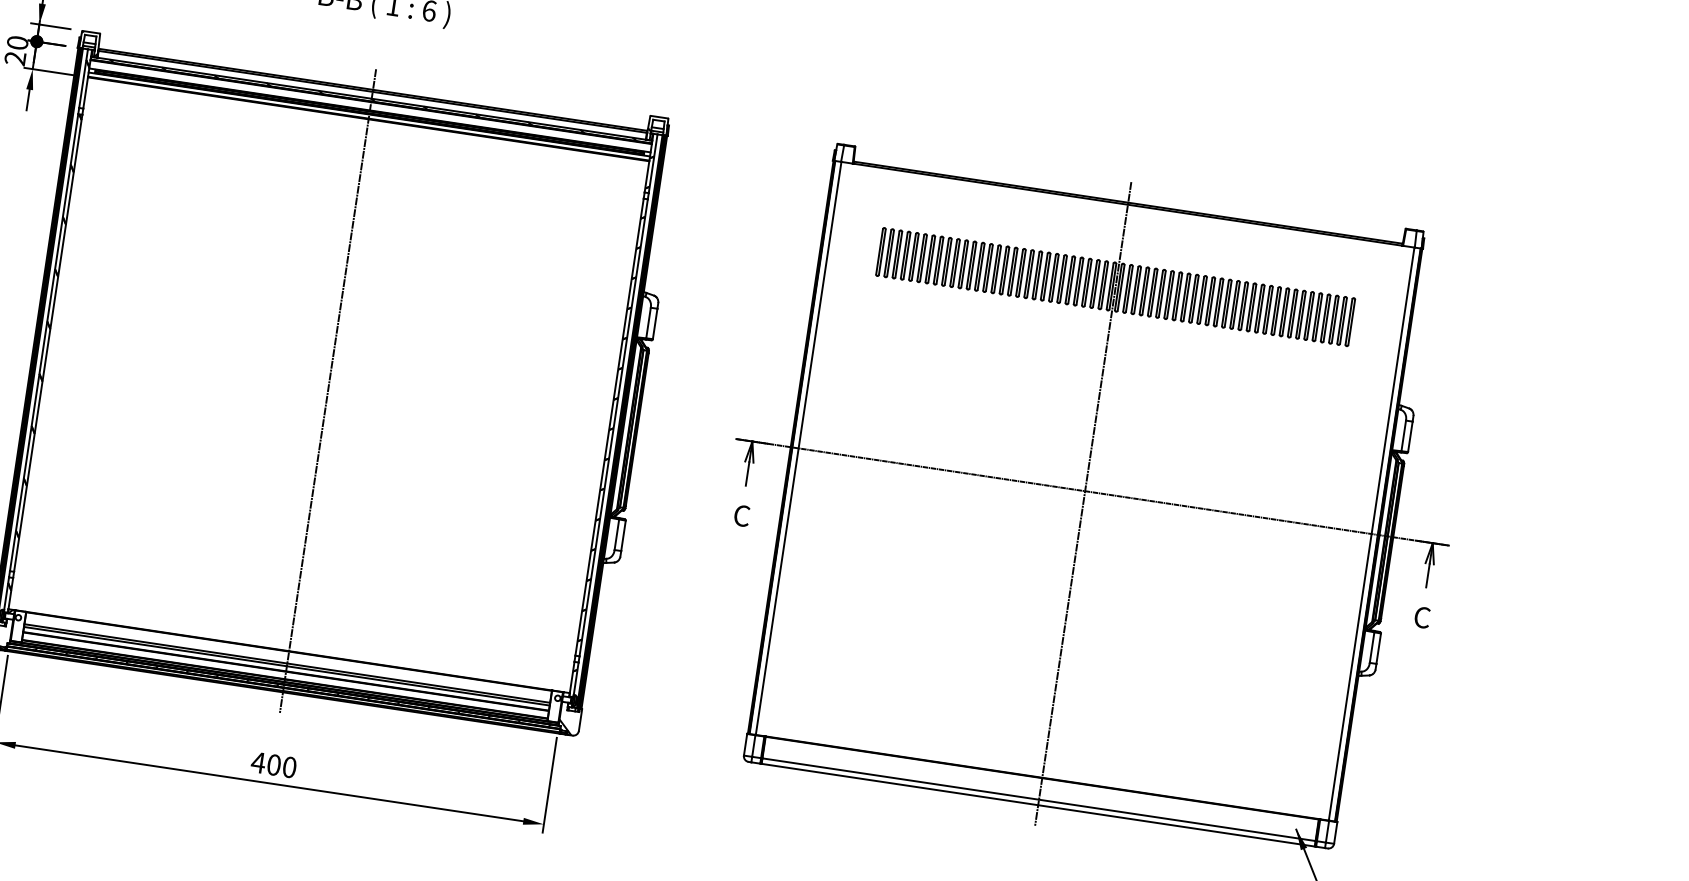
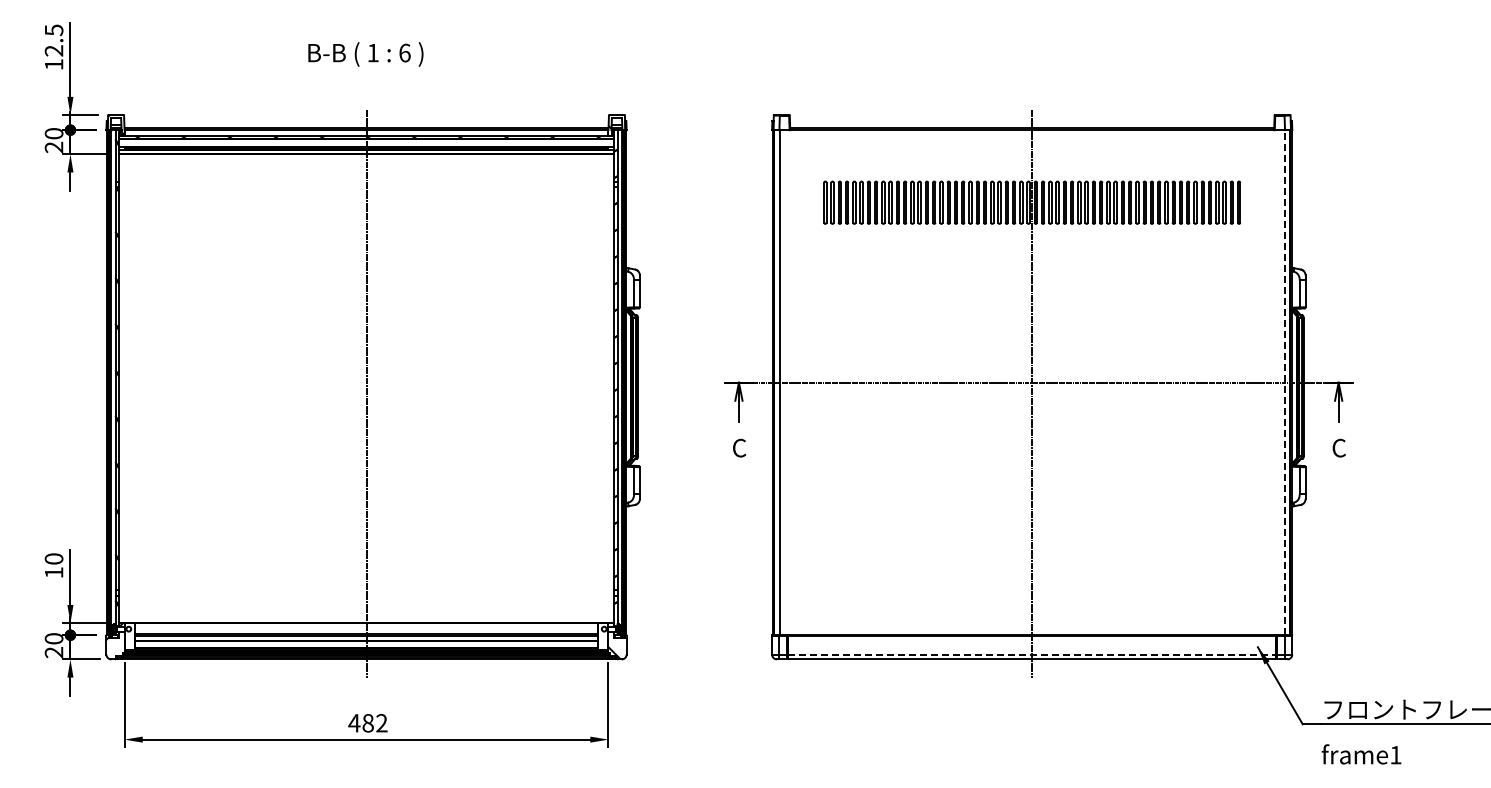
line: (1371, 533) -> (1284, 382), solid -> dashed
text: (281, 766) -> (374, 723), 400 -> 482
line: (1039, 799) -> (1032, 654), solid -> dashed

